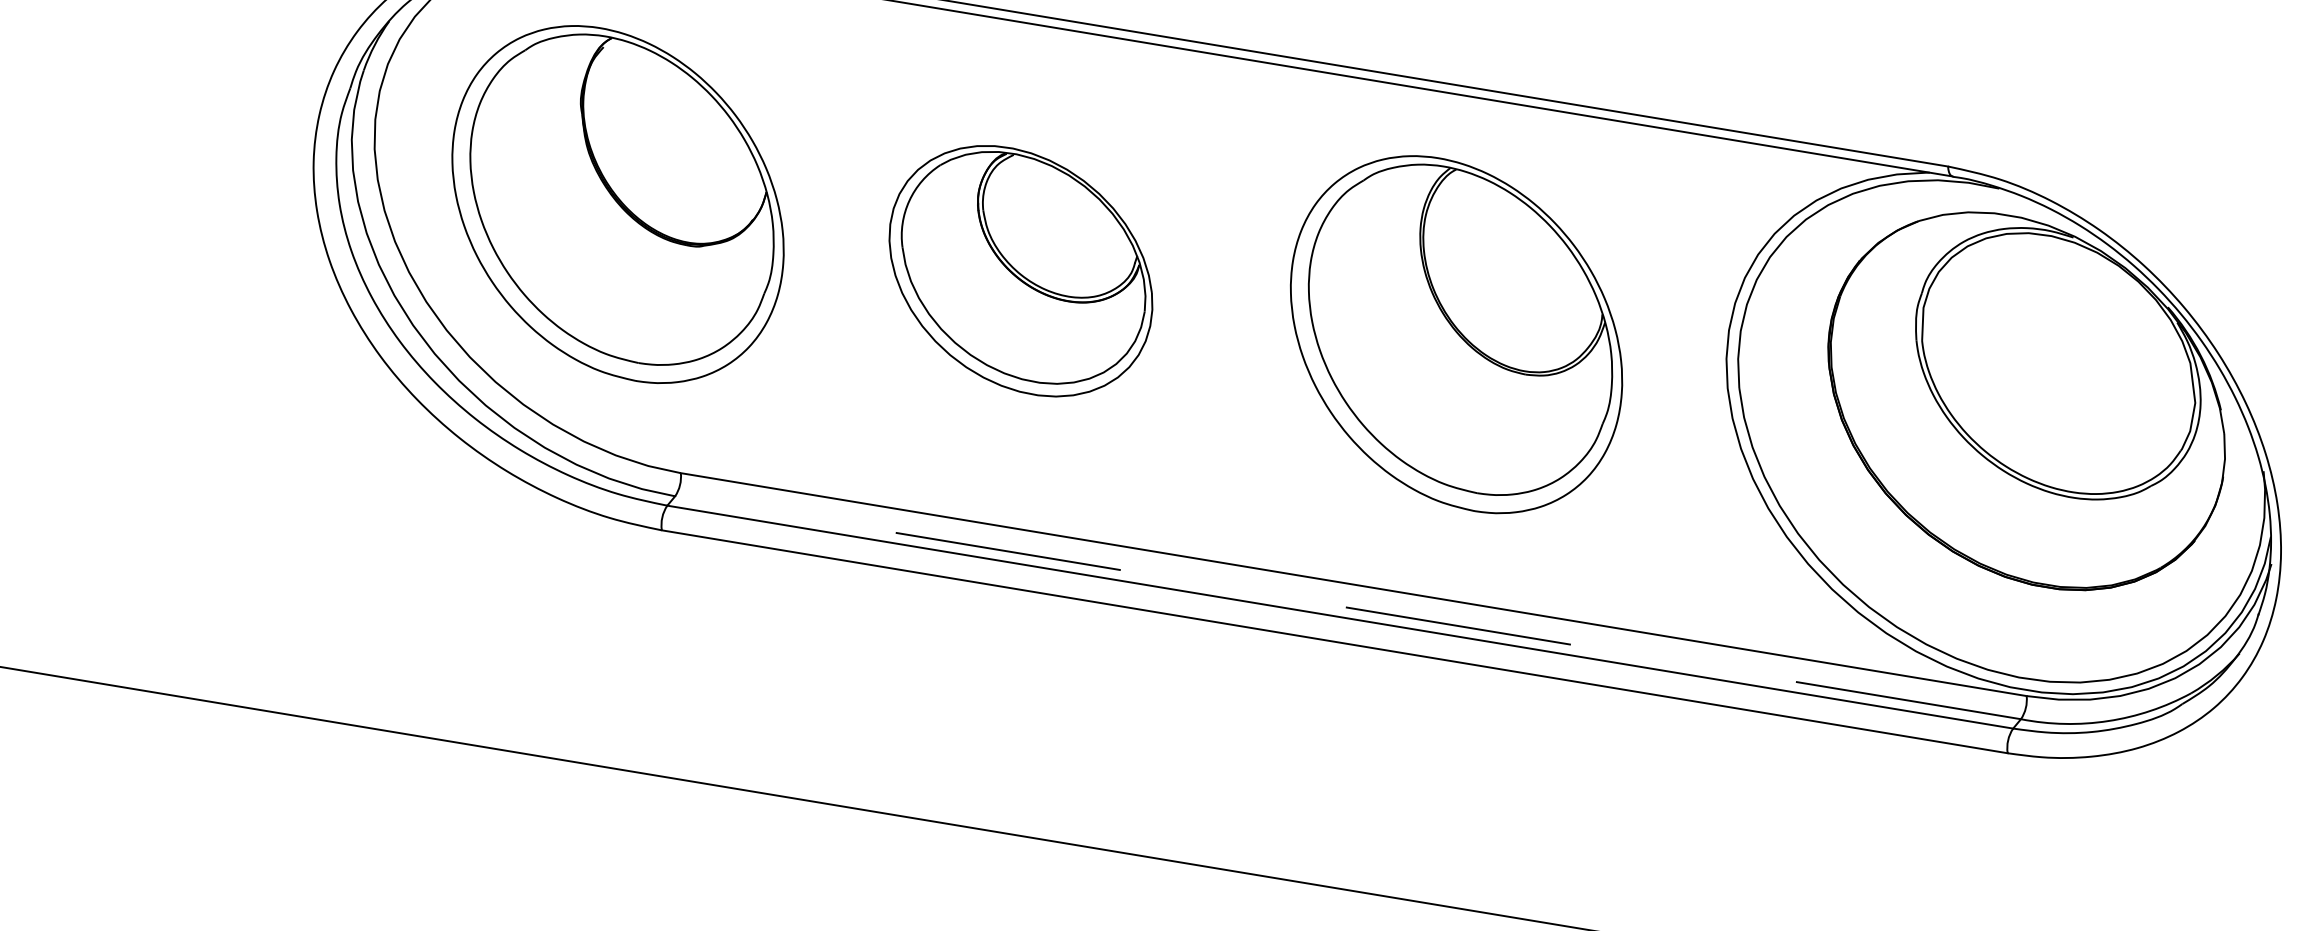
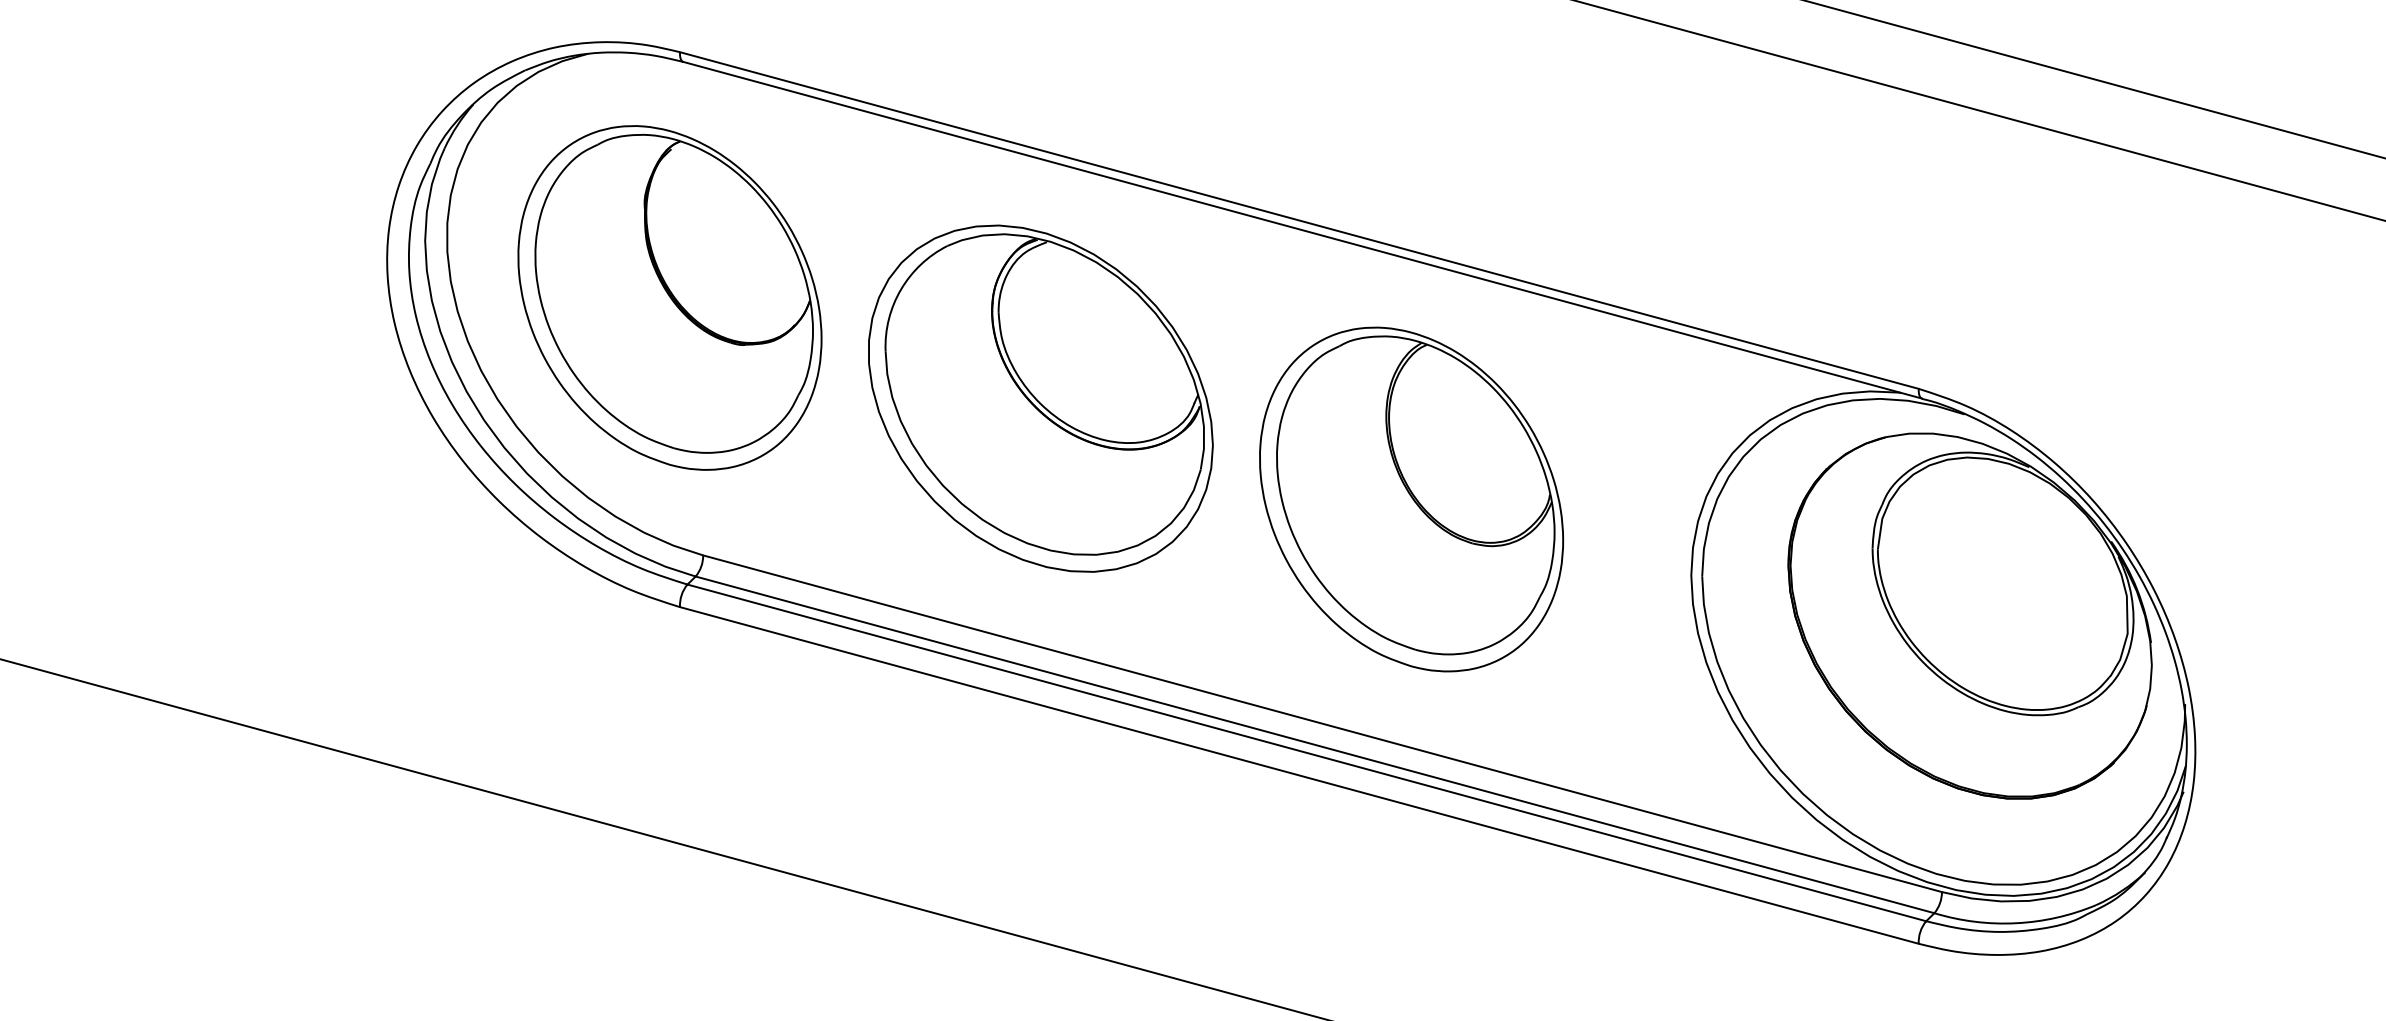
part: (1020, 271) -> (1040, 398), size x1.43
part: (1456, 334) -> (1411, 499), moved
line: (1348, 607) -> (1315, 744), dashed -> solid

